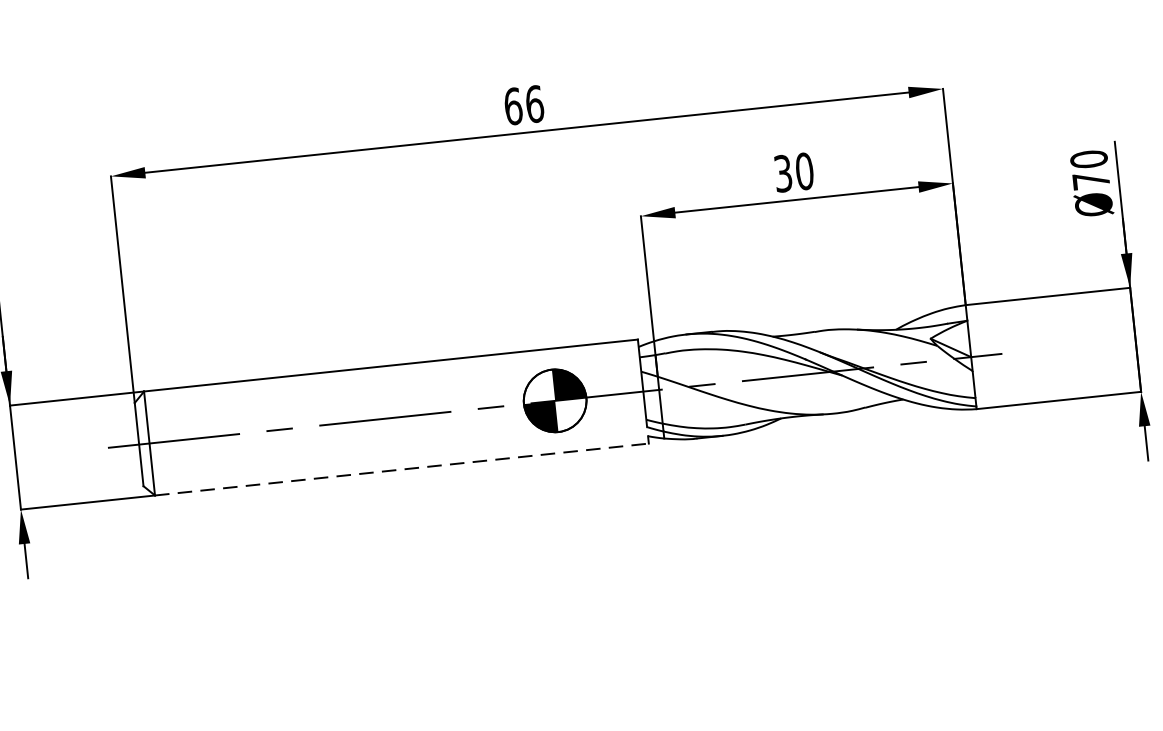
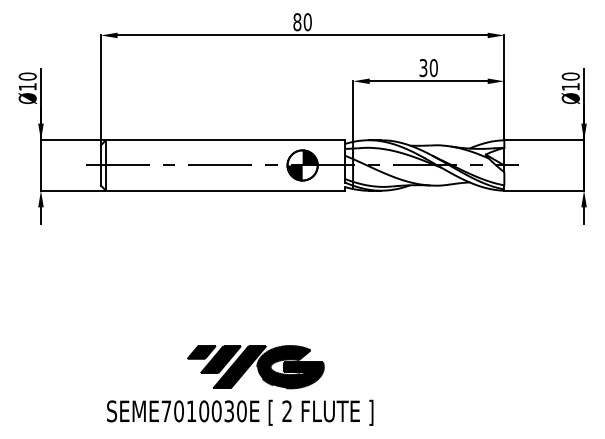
text: (523, 105) -> (302, 22), 66 -> 80
text: (1090, 179) -> (570, 86), Ø70 -> Ø10
line: (401, 469) -> (225, 190), dashed -> solid

